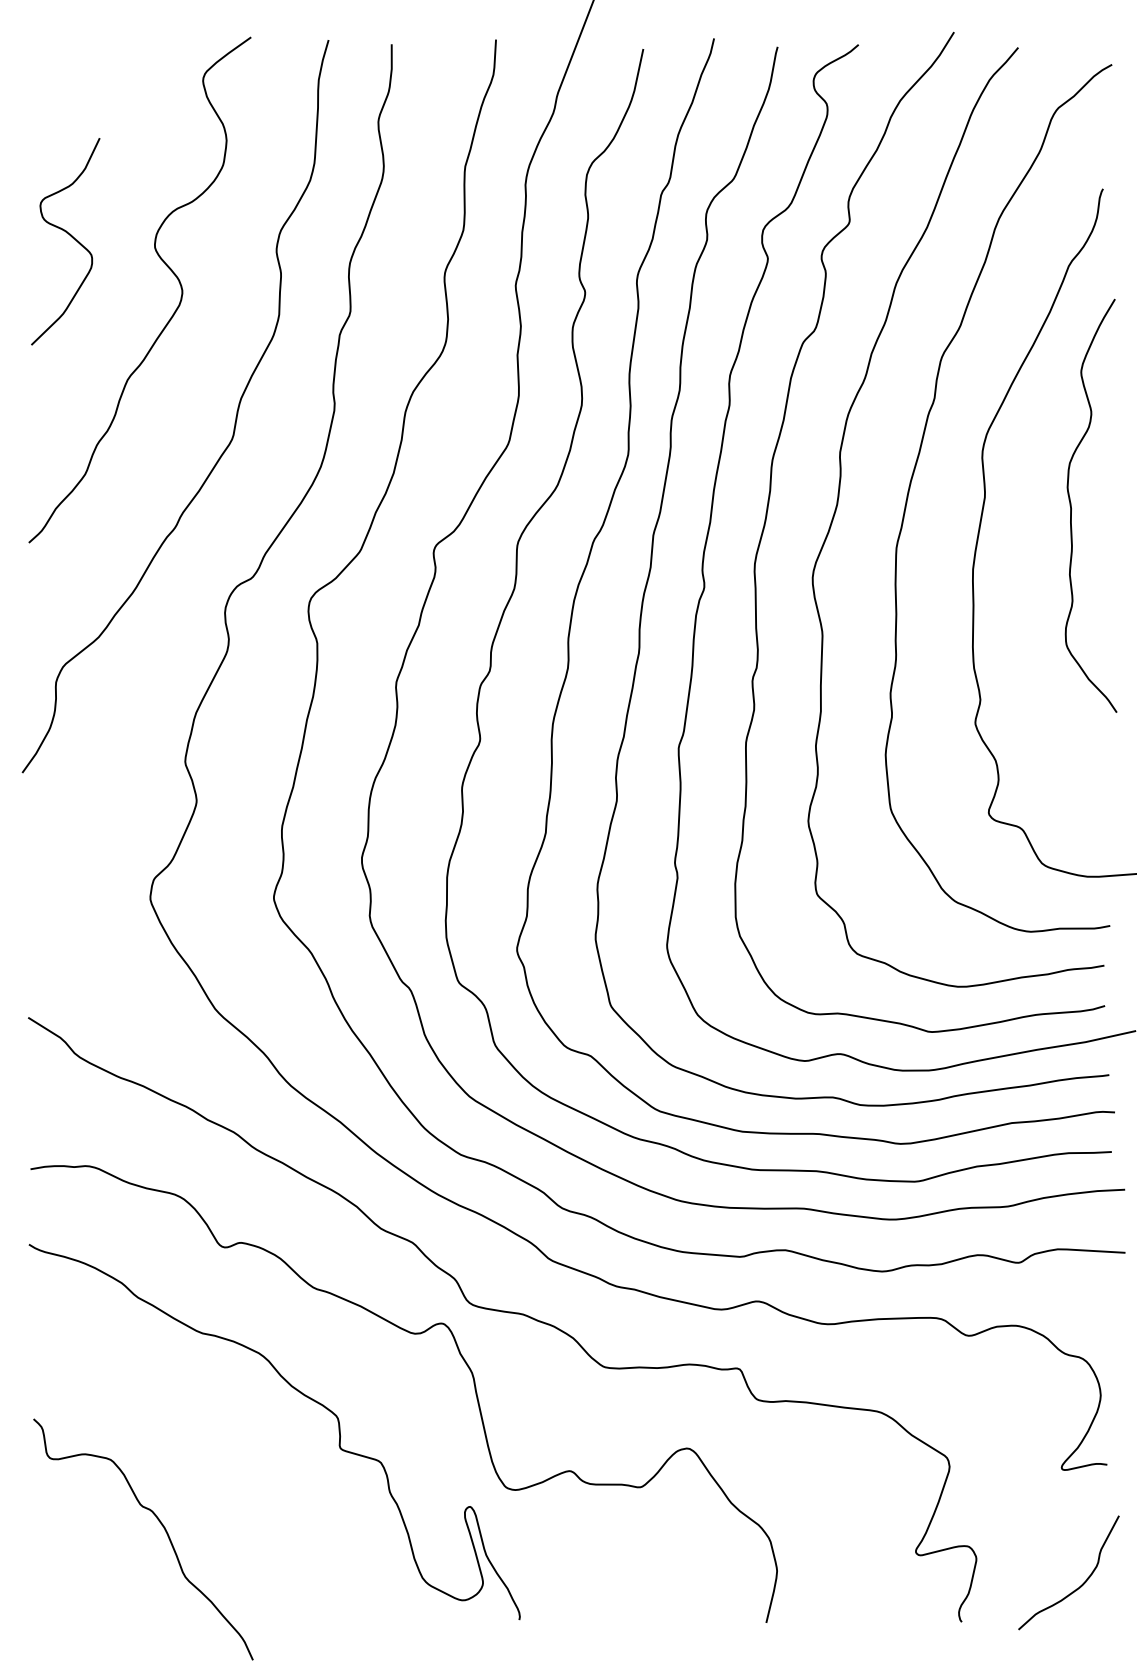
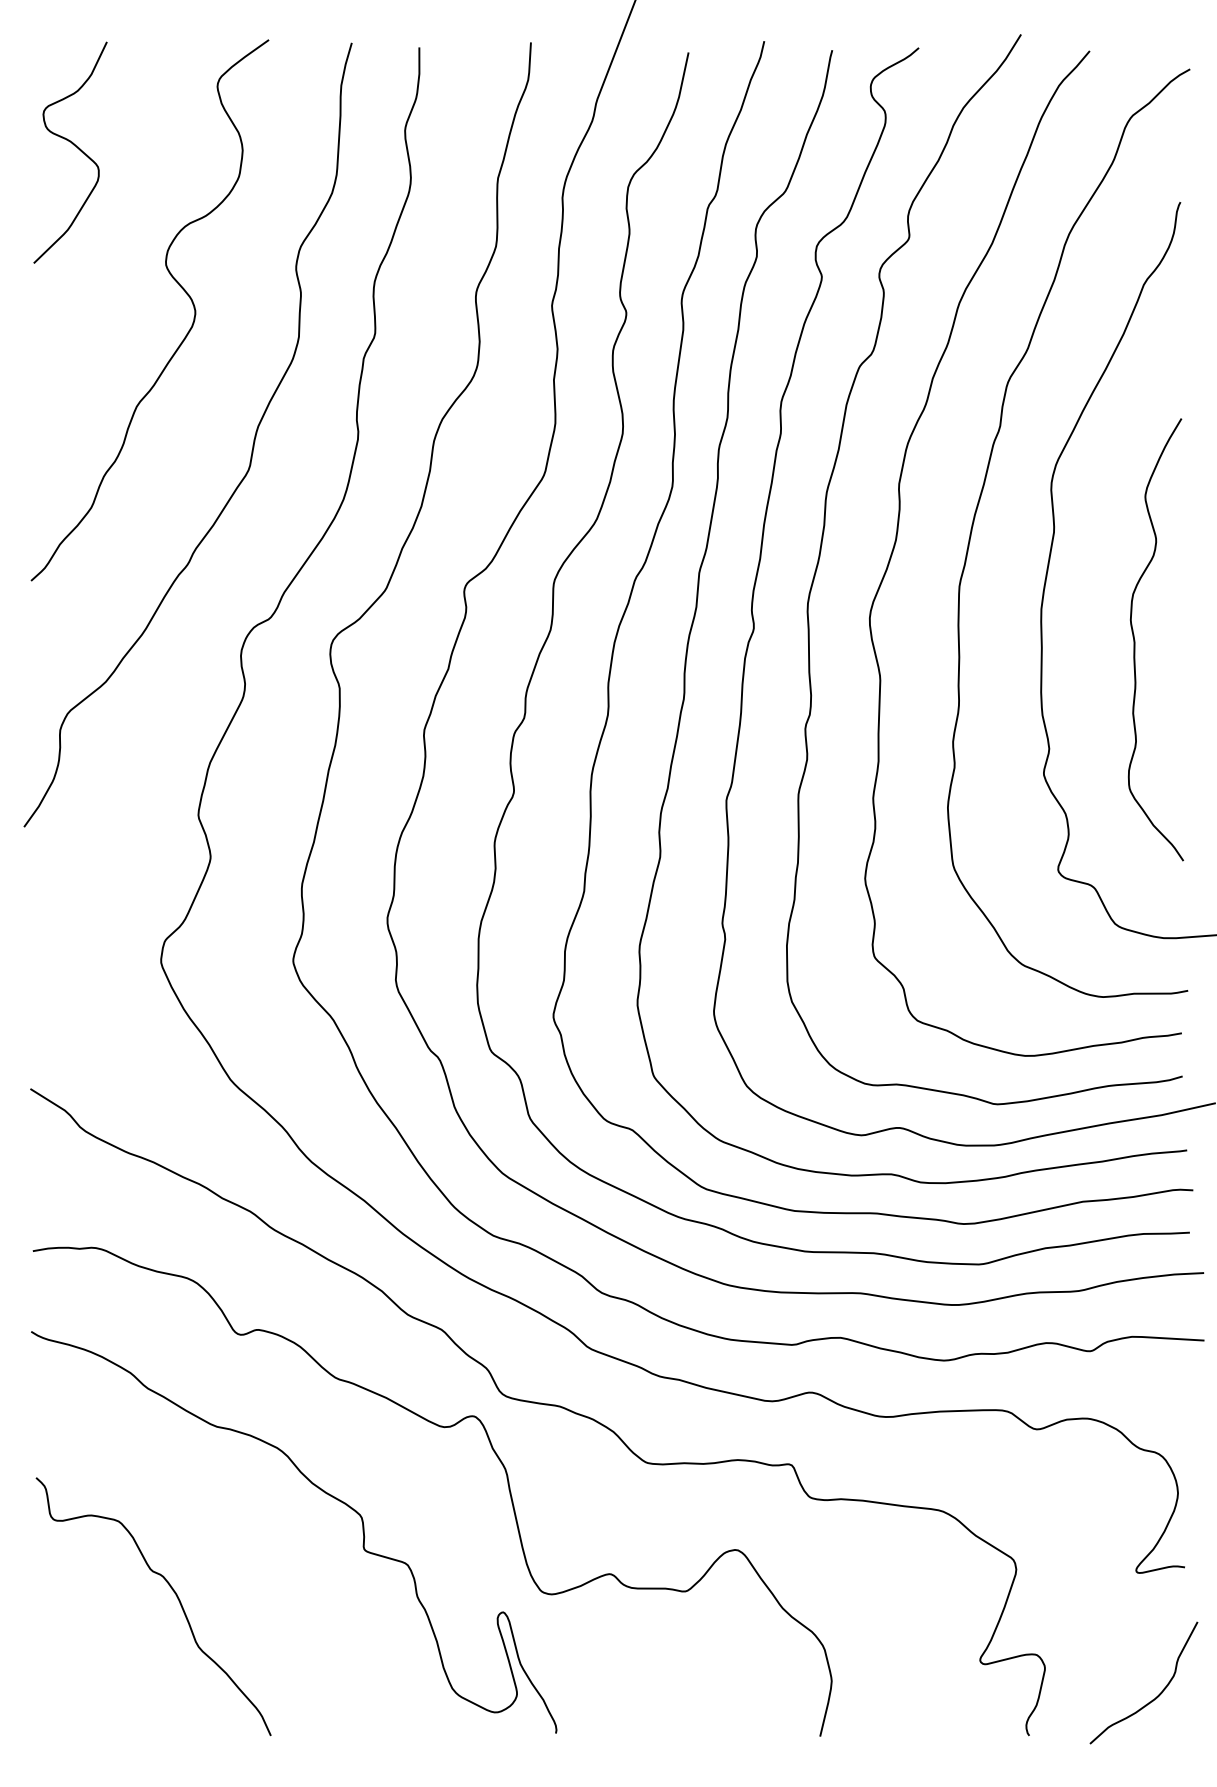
curve: (70, 236) -> (75, 147), moved
curve: (1071, 505) -> (1134, 639), moved
curve: (161, 1525) -> (173, 1591), moved

